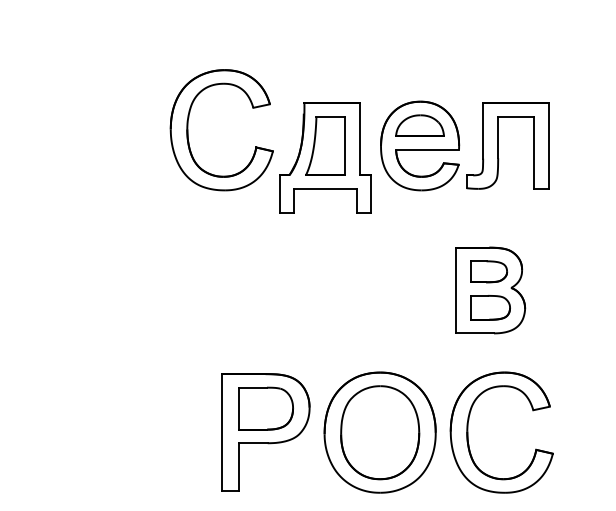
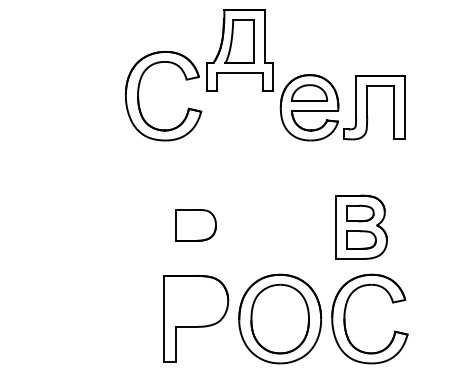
part: (324, 157) -> (239, 50), moved
part: (490, 289) -> (361, 226), moved
part: (265, 408) -> (195, 225), moved

